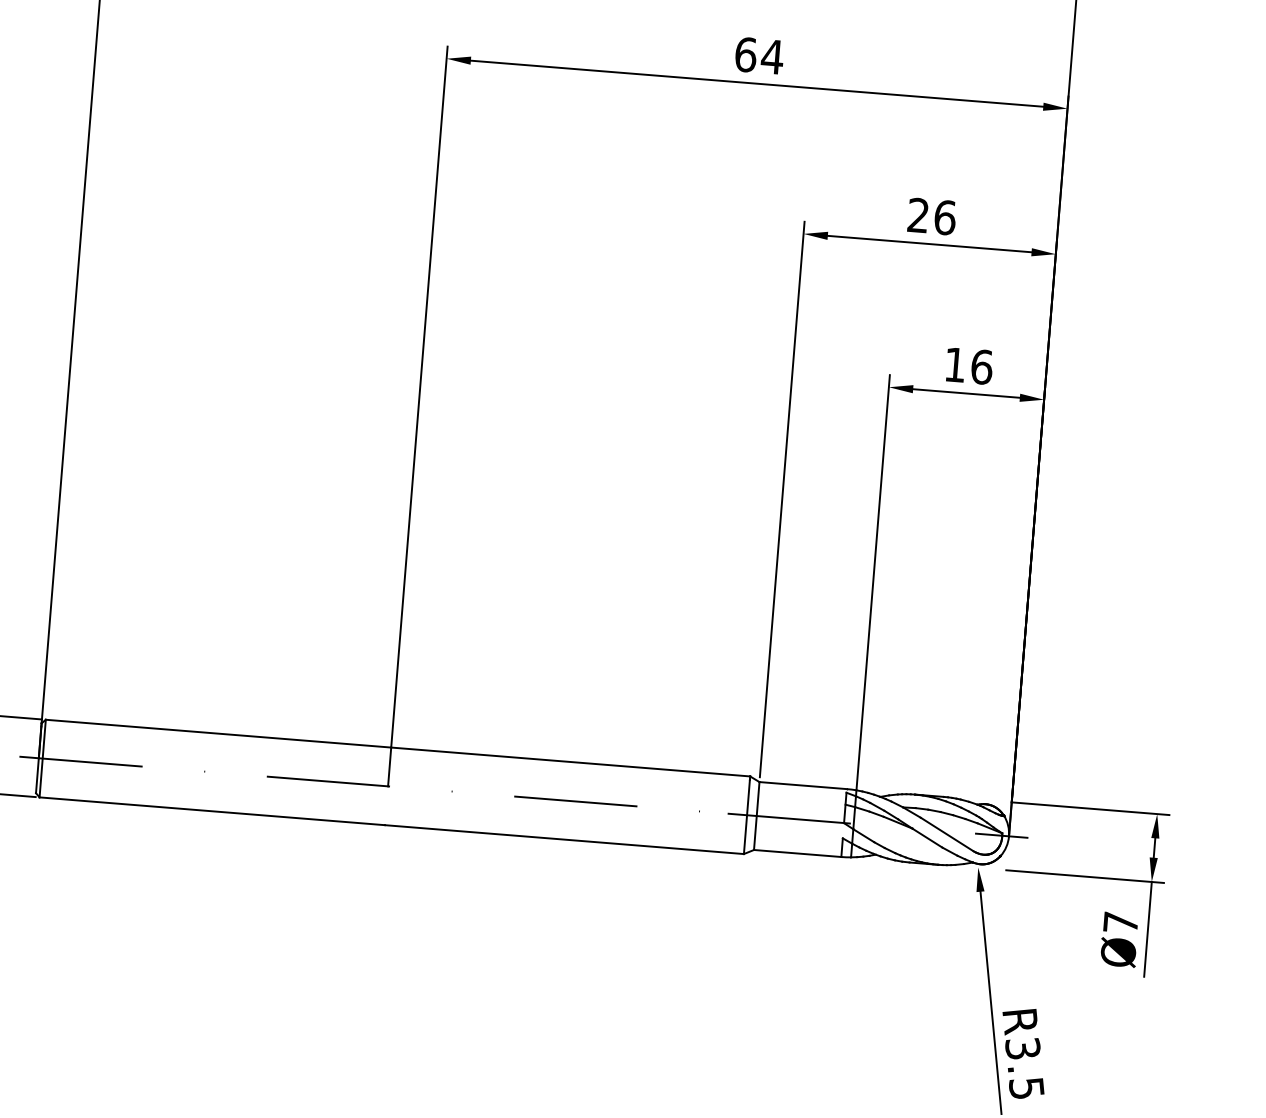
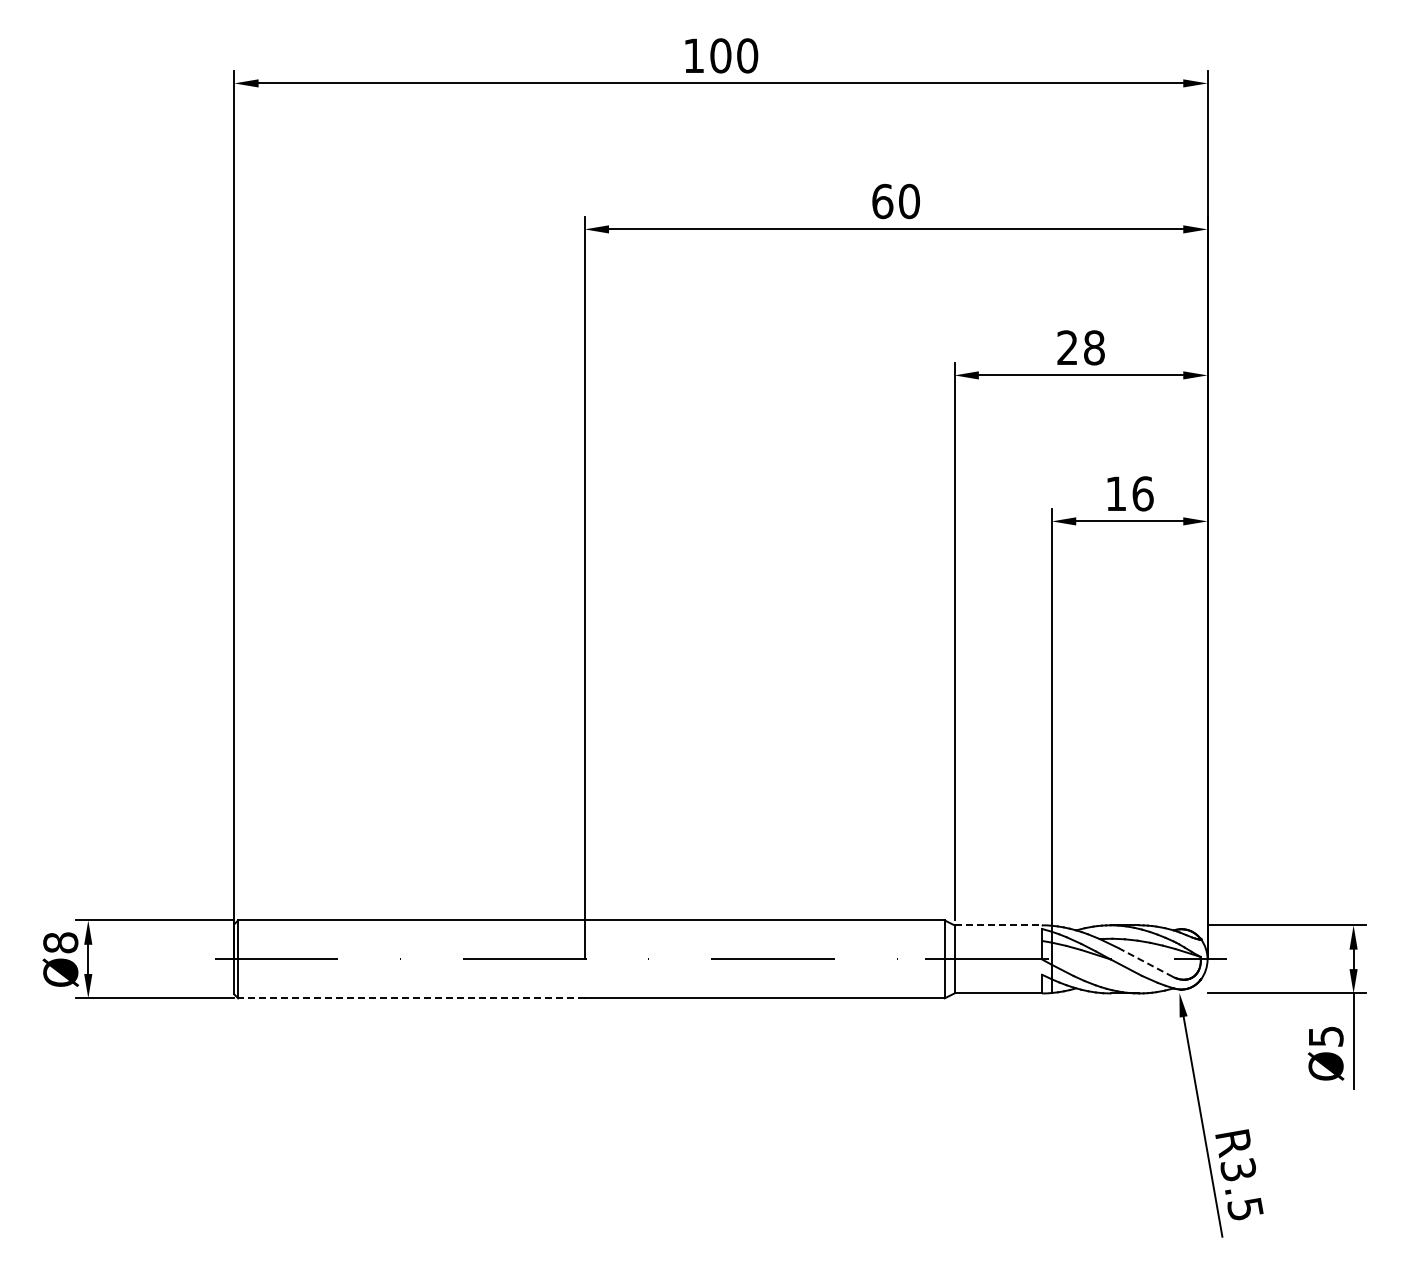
text: (772, 56) -> (909, 201), 64 -> 60
text: (945, 217) -> (1094, 347), 26 -> 28
line: (803, 785) -> (998, 925), solid -> dashed
line: (211, 811) -> (410, 998), solid -> dashed
line: (947, 834) -> (1146, 962), solid -> dashed
text: (1121, 922) -> (1326, 1036), Ø7 -> Ø5

